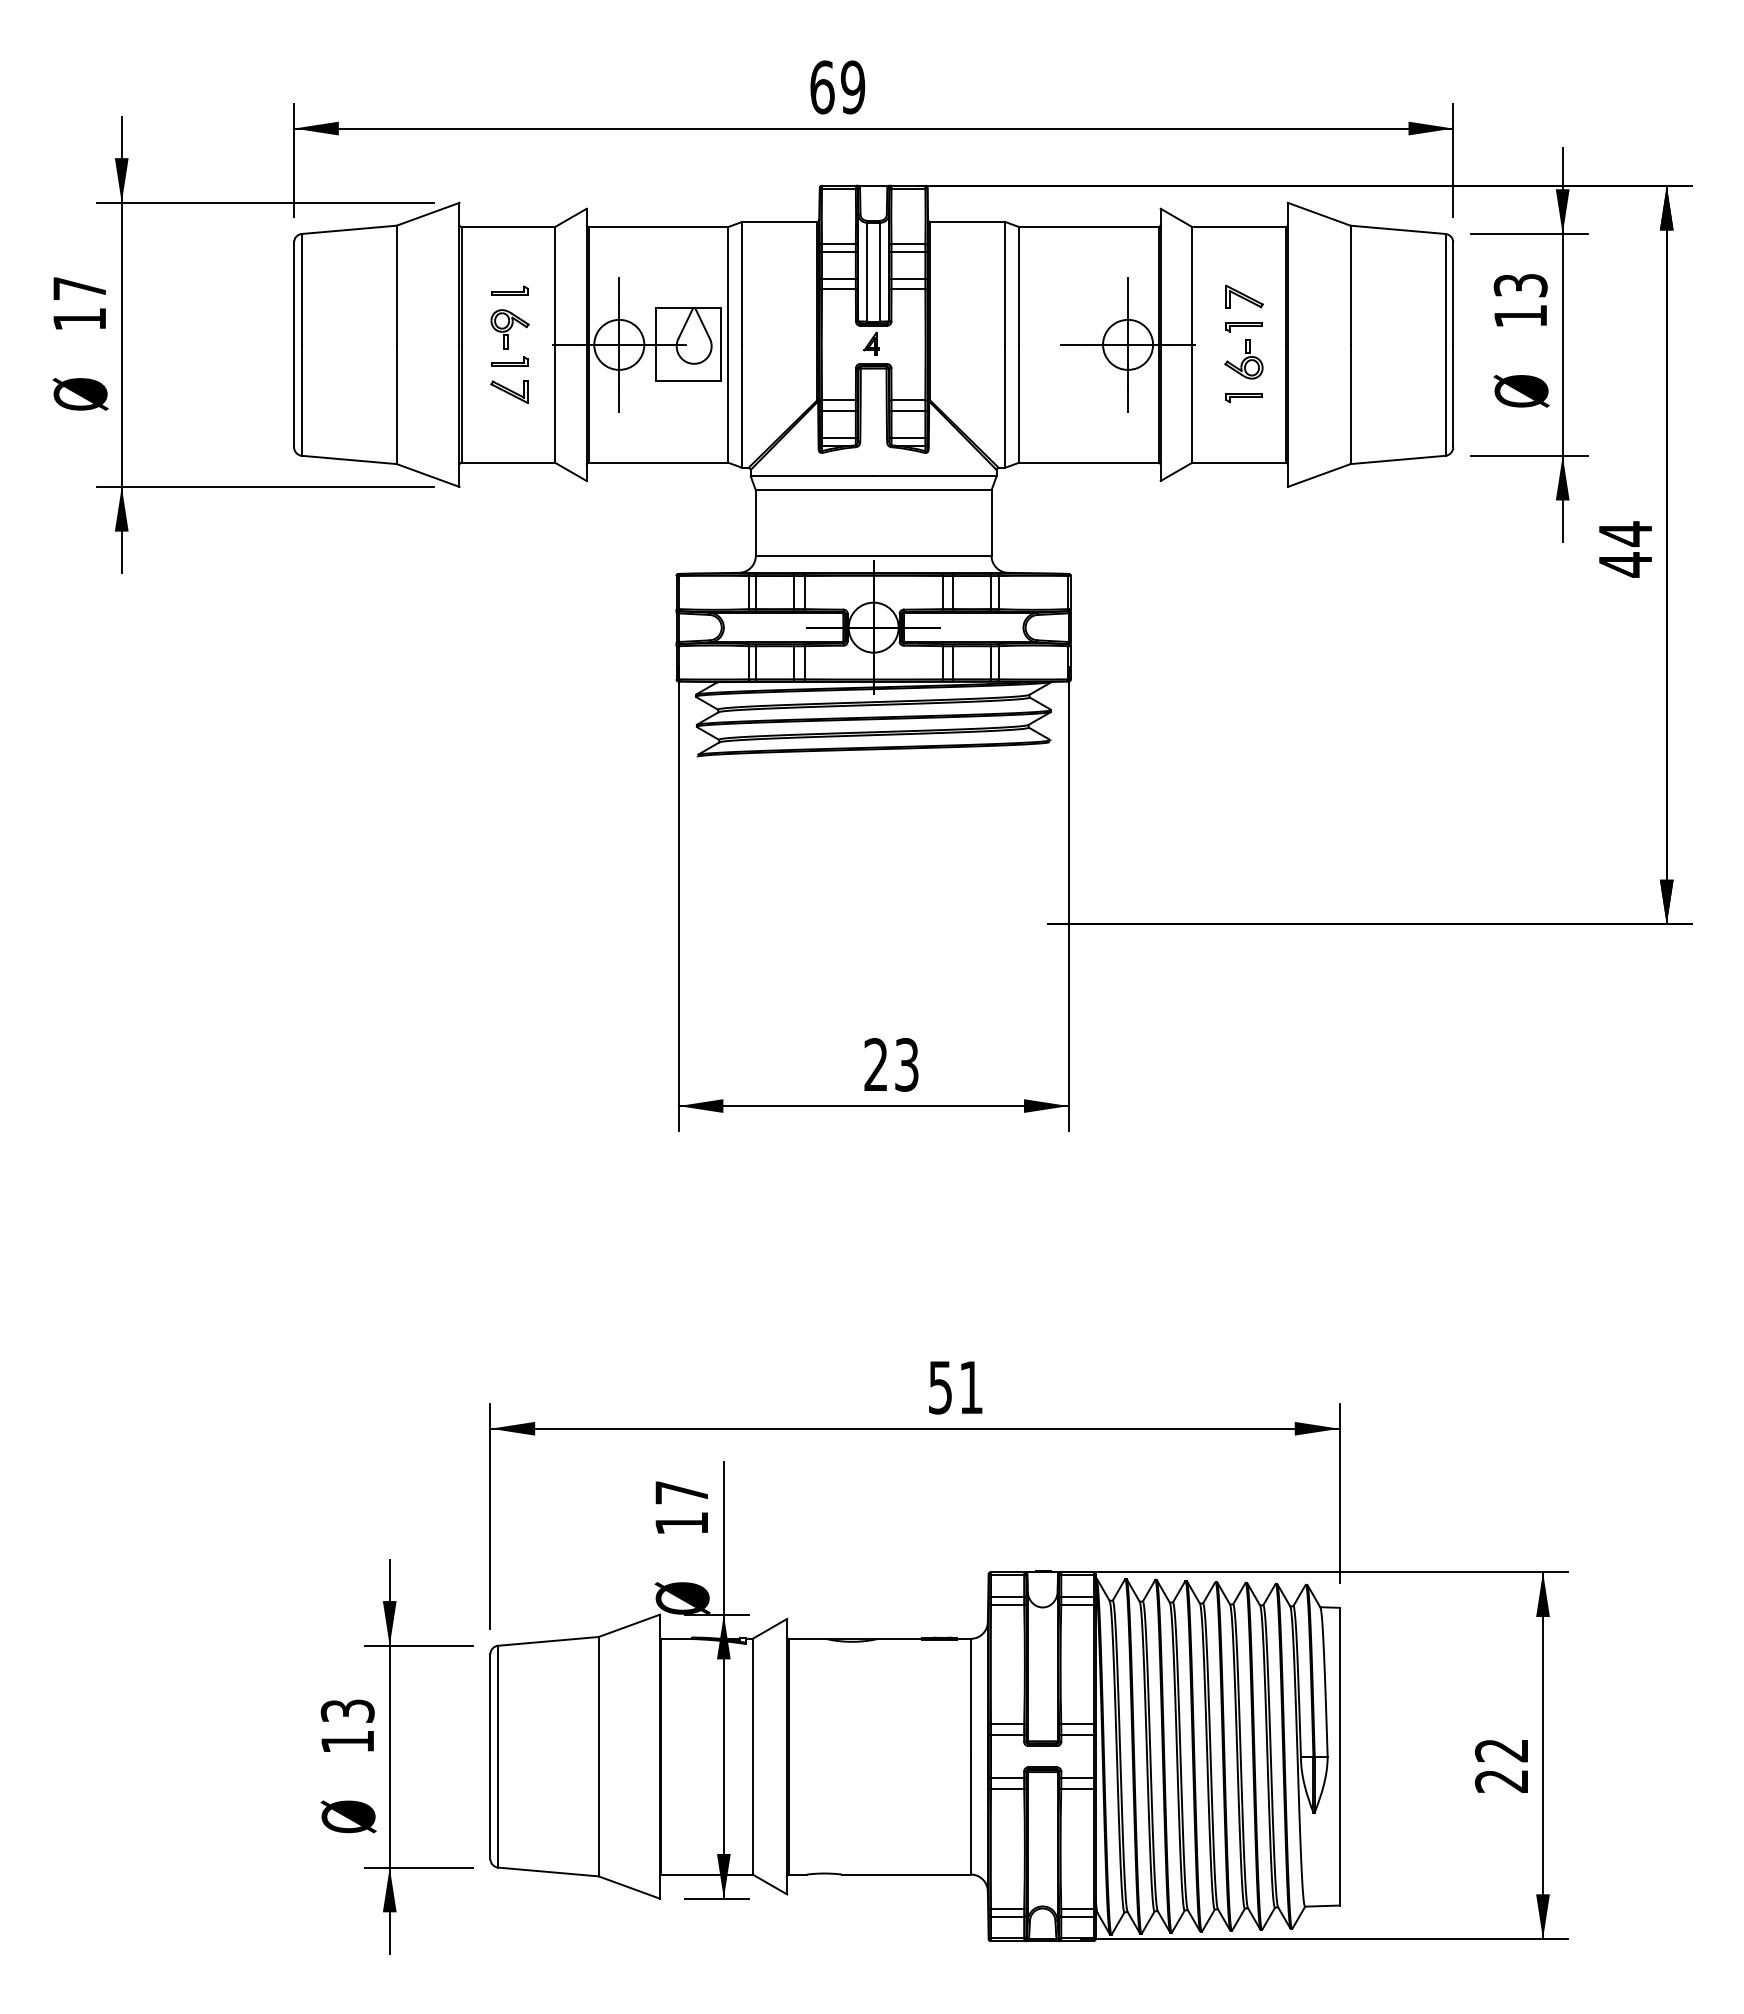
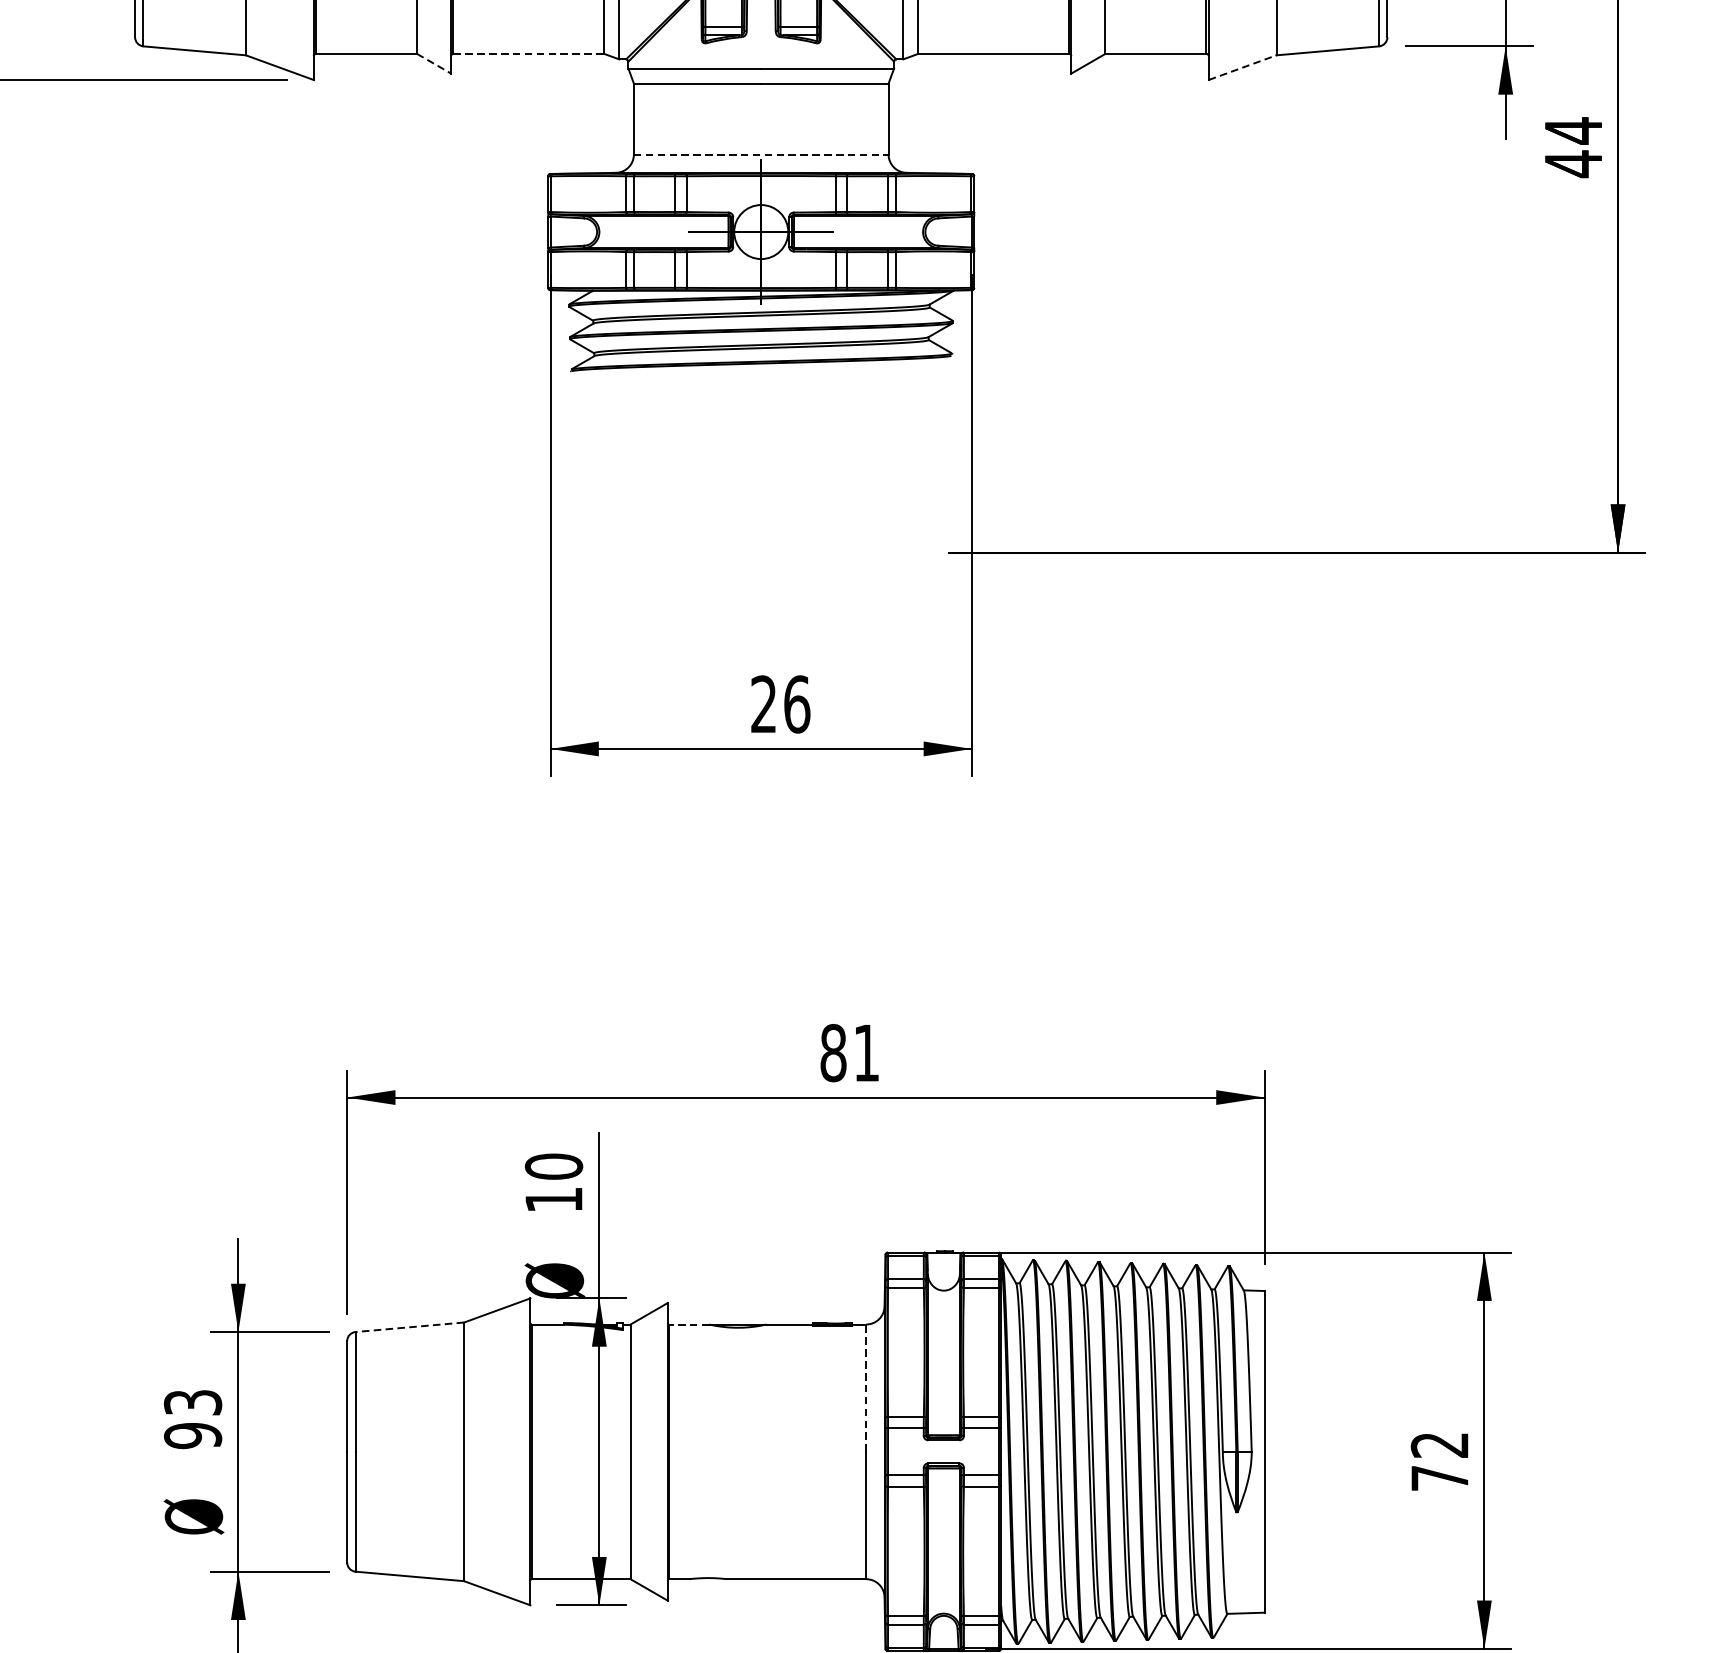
line: (658, 462) -> (528, 53), solid -> dashed
line: (571, 472) -> (434, 64), solid -> dashed
line: (1319, 475) -> (1242, 67), solid -> dashed
line: (873, 555) -> (761, 154), solid -> dashed
text: (907, 1064) -> (797, 704), 23 -> 26
text: (940, 1387) -> (833, 1052), 51 -> 81
text: (681, 1492) -> (553, 1166), 17 -> 10
line: (807, 1638) -> (689, 1324), solid -> dashed
line: (547, 1641) -> (408, 1327), solid -> dashed
line: (970, 1697) -> (865, 1387), solid -> dashed
text: (347, 1742) -> (192, 1436), 13 -> 93
text: (1500, 1781) -> (1438, 1478), 22 -> 72

